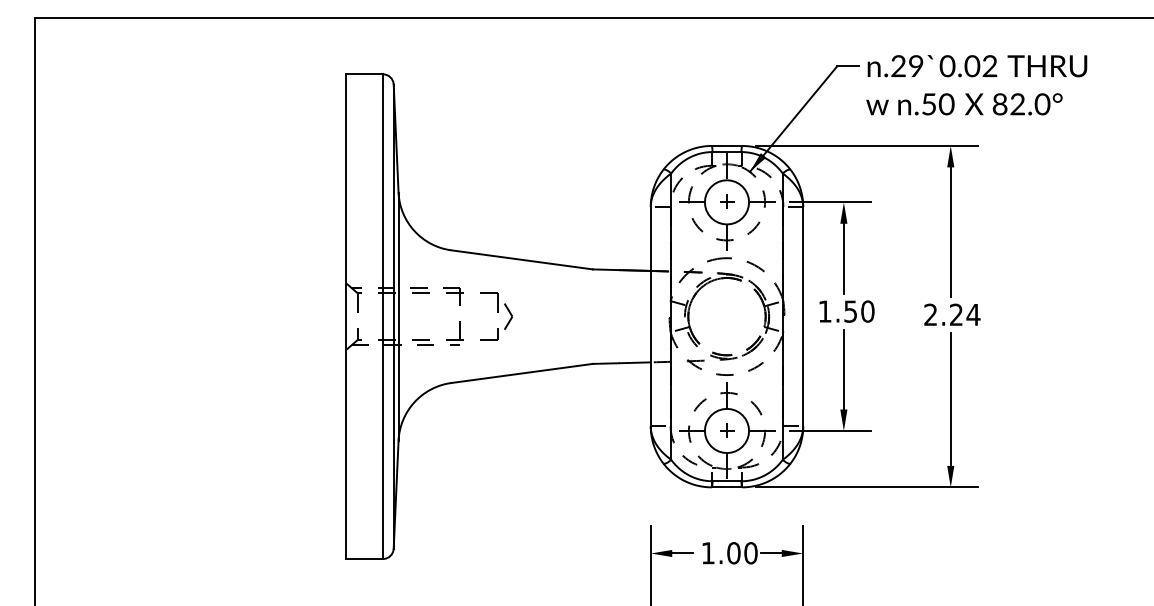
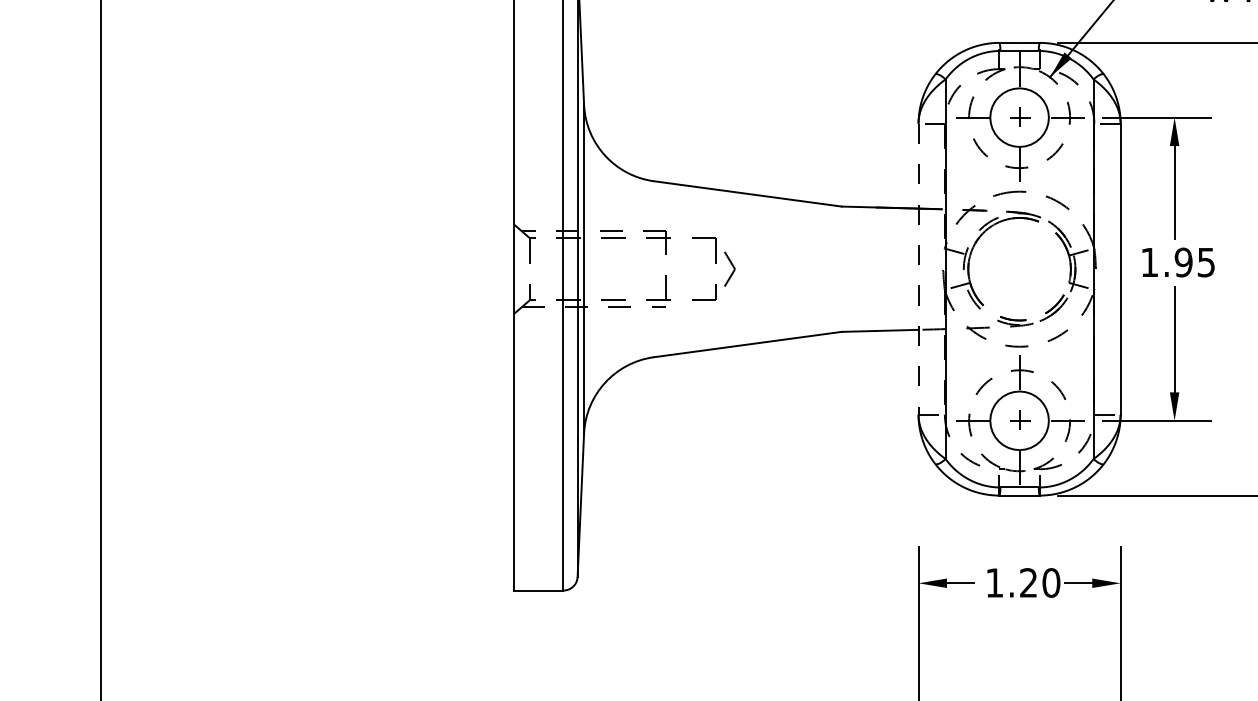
text: (859, 311) -> (1195, 262), 1.50 -> 1.95
line: (650, 316) -> (918, 269), solid -> dashed
text: (733, 553) -> (1028, 583), 1.00 -> 1.20

